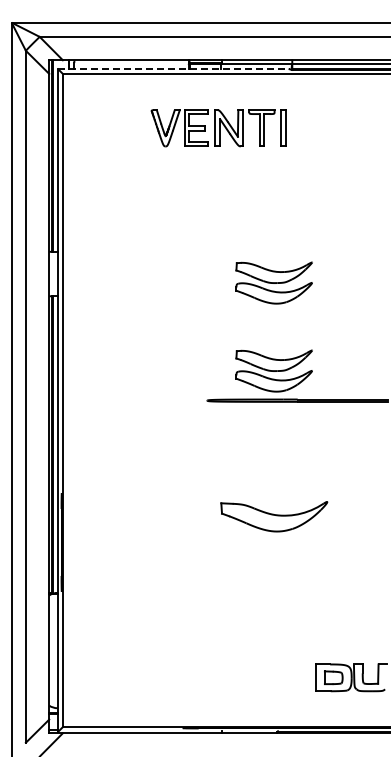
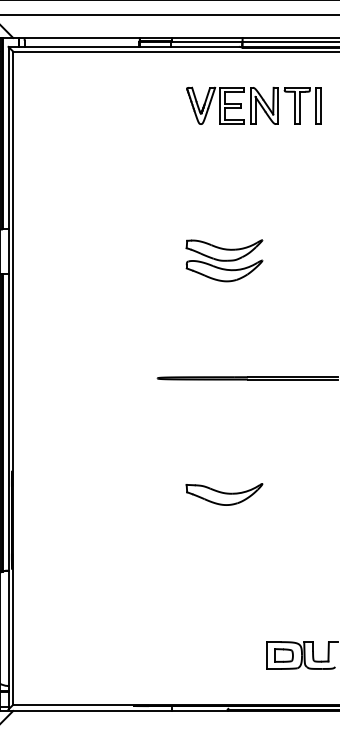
line: (173, 69) -> (123, 47), dashed -> solid
part: (218, 128) -> (253, 106), moved
part: (273, 370) -> (223, 348), removed
part: (273, 516) -> (223, 494), size x0.71

